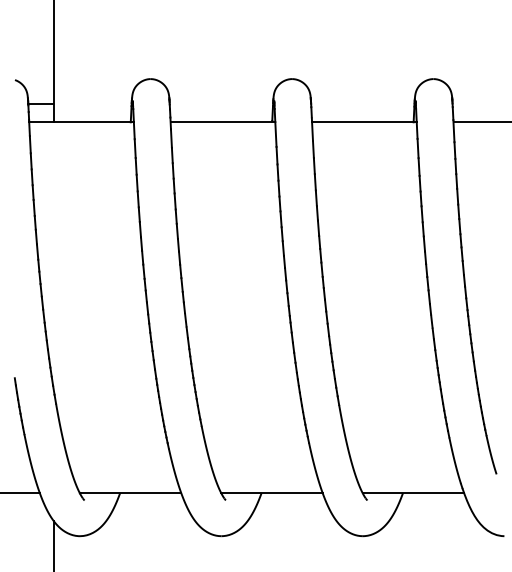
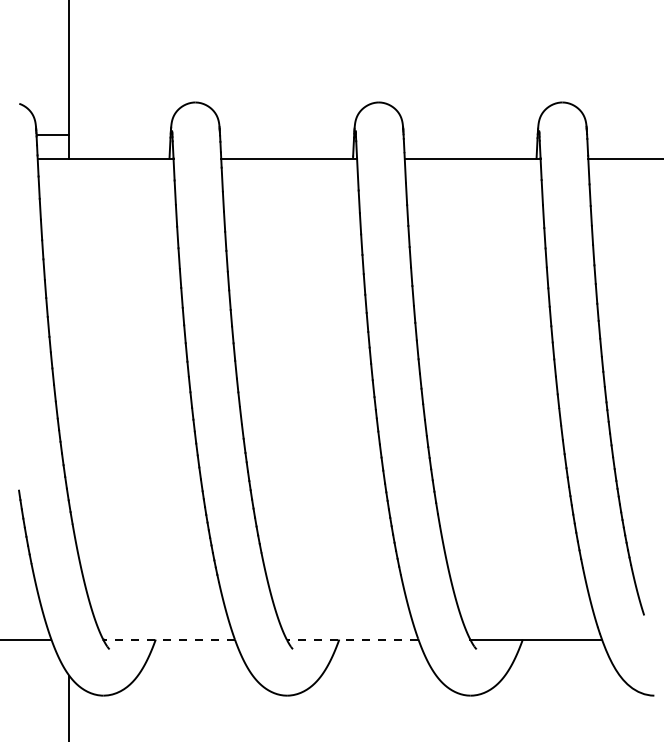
line: (130, 492) -> (169, 639), solid -> dashed
line: (271, 492) -> (352, 639), solid -> dashed

